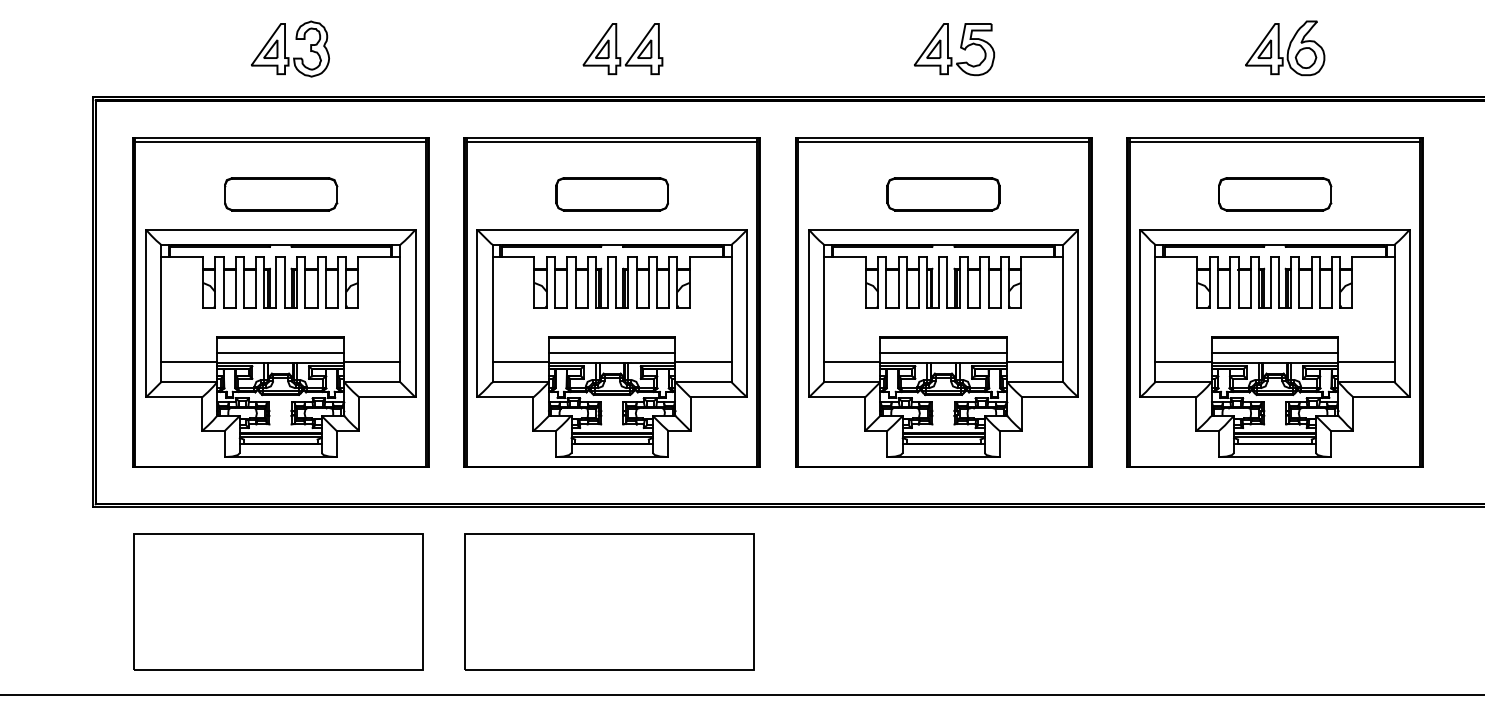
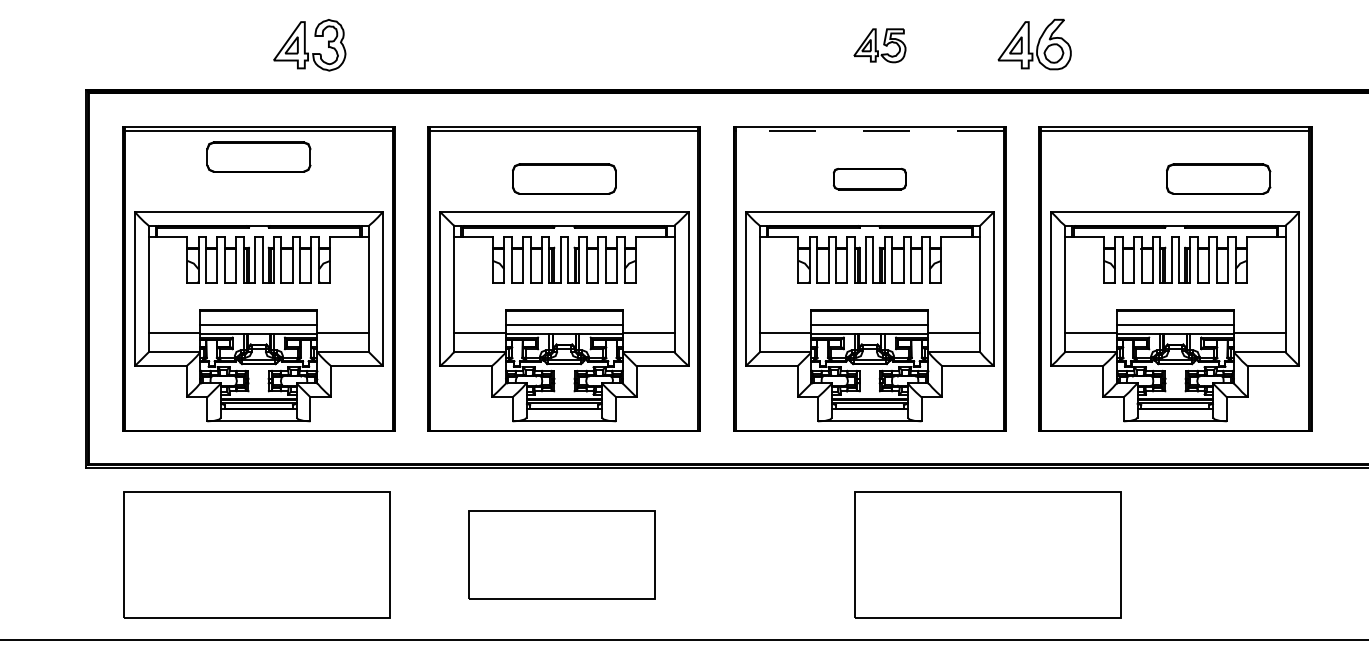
part: (1284, 48) -> (1034, 44), moved
part: (290, 49) -> (309, 45), moved
part: (623, 49) -> (574, 45), removed
part: (954, 49) -> (879, 45), size x0.7
line: (943, 142) -> (869, 131), solid -> dashed
part: (280, 193) -> (258, 156), moved
part: (943, 193) -> (869, 178), size x0.7
part: (1275, 193) -> (1218, 178), moved
part: (609, 601) -> (561, 554), size x0.7
part: (1071, 601) -> (987, 554), added

